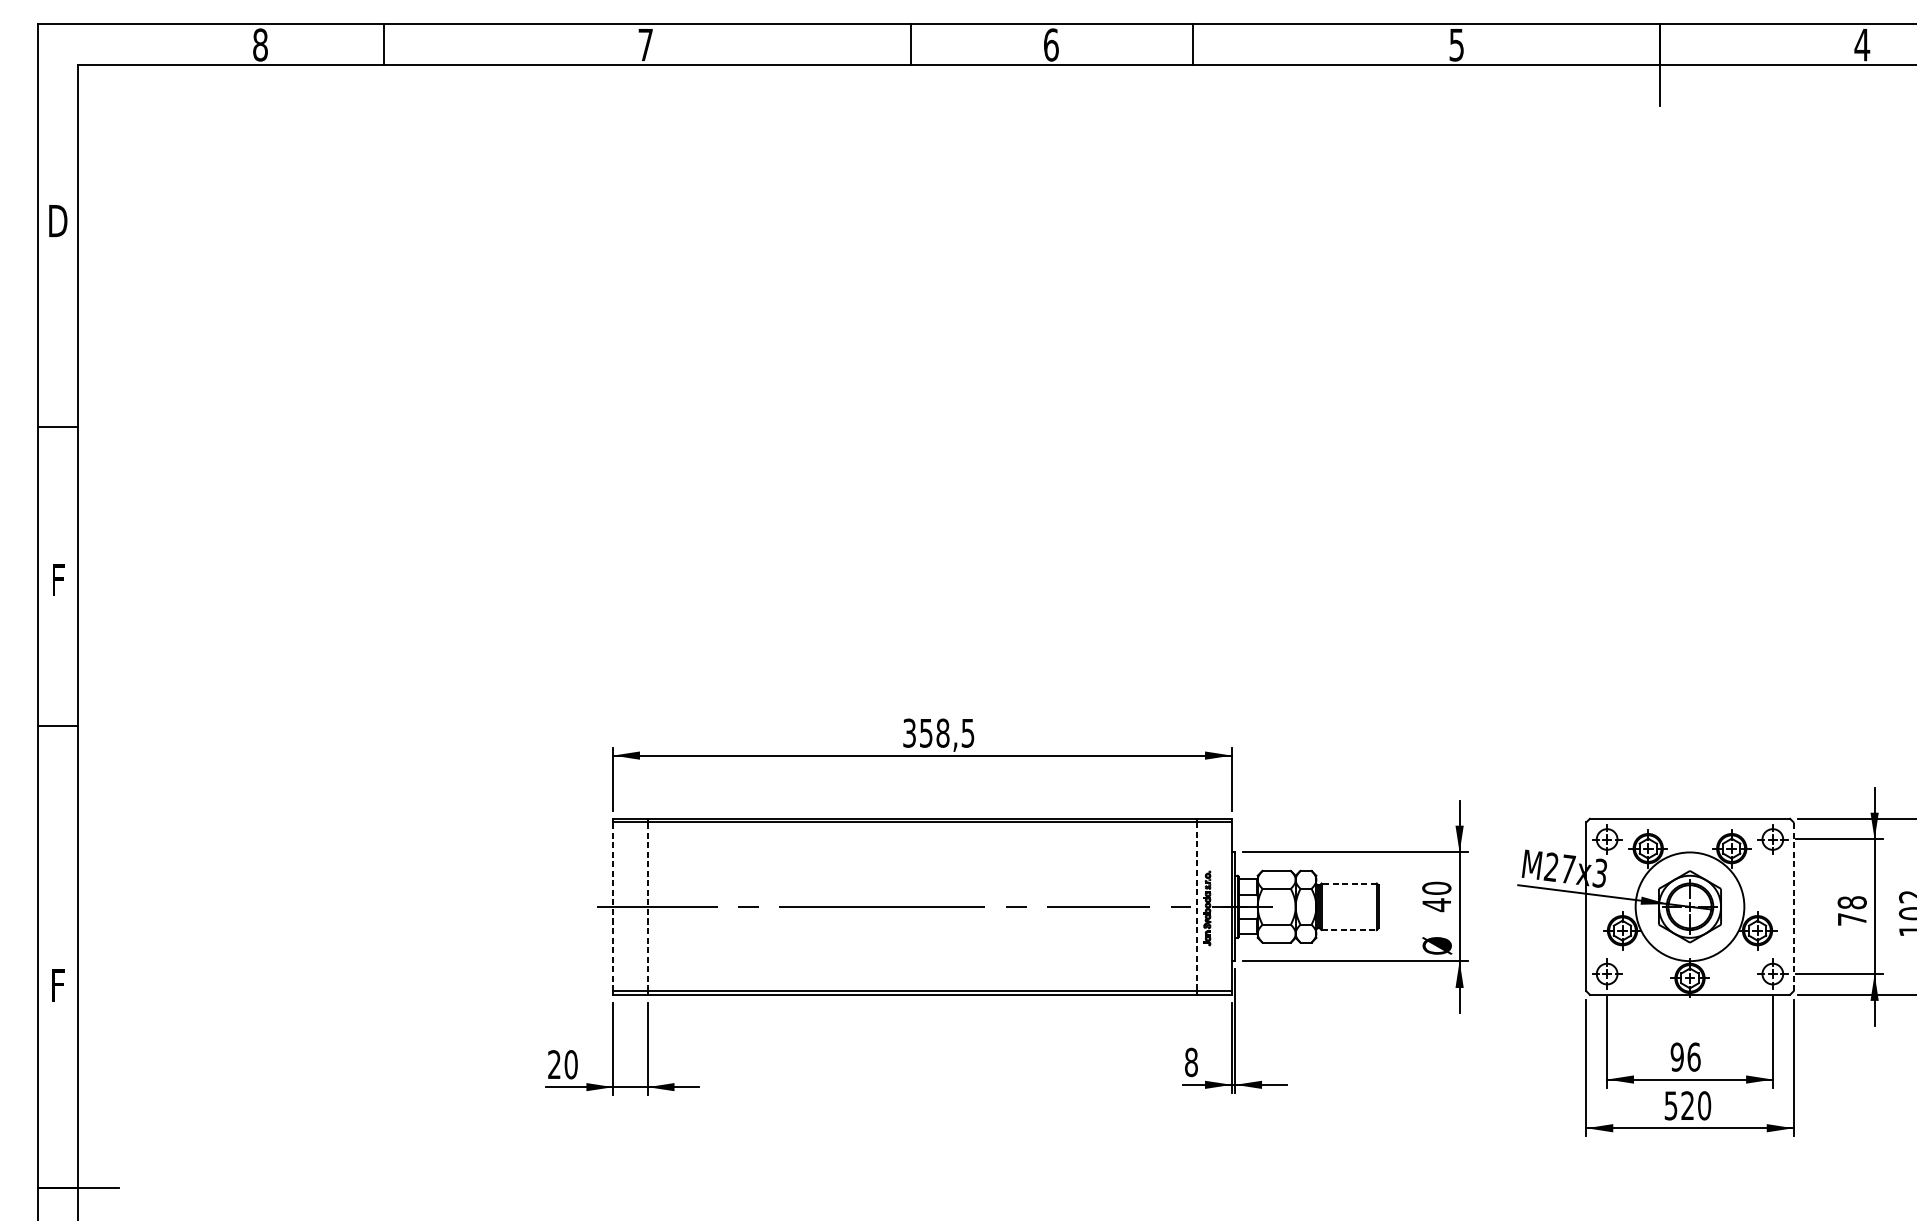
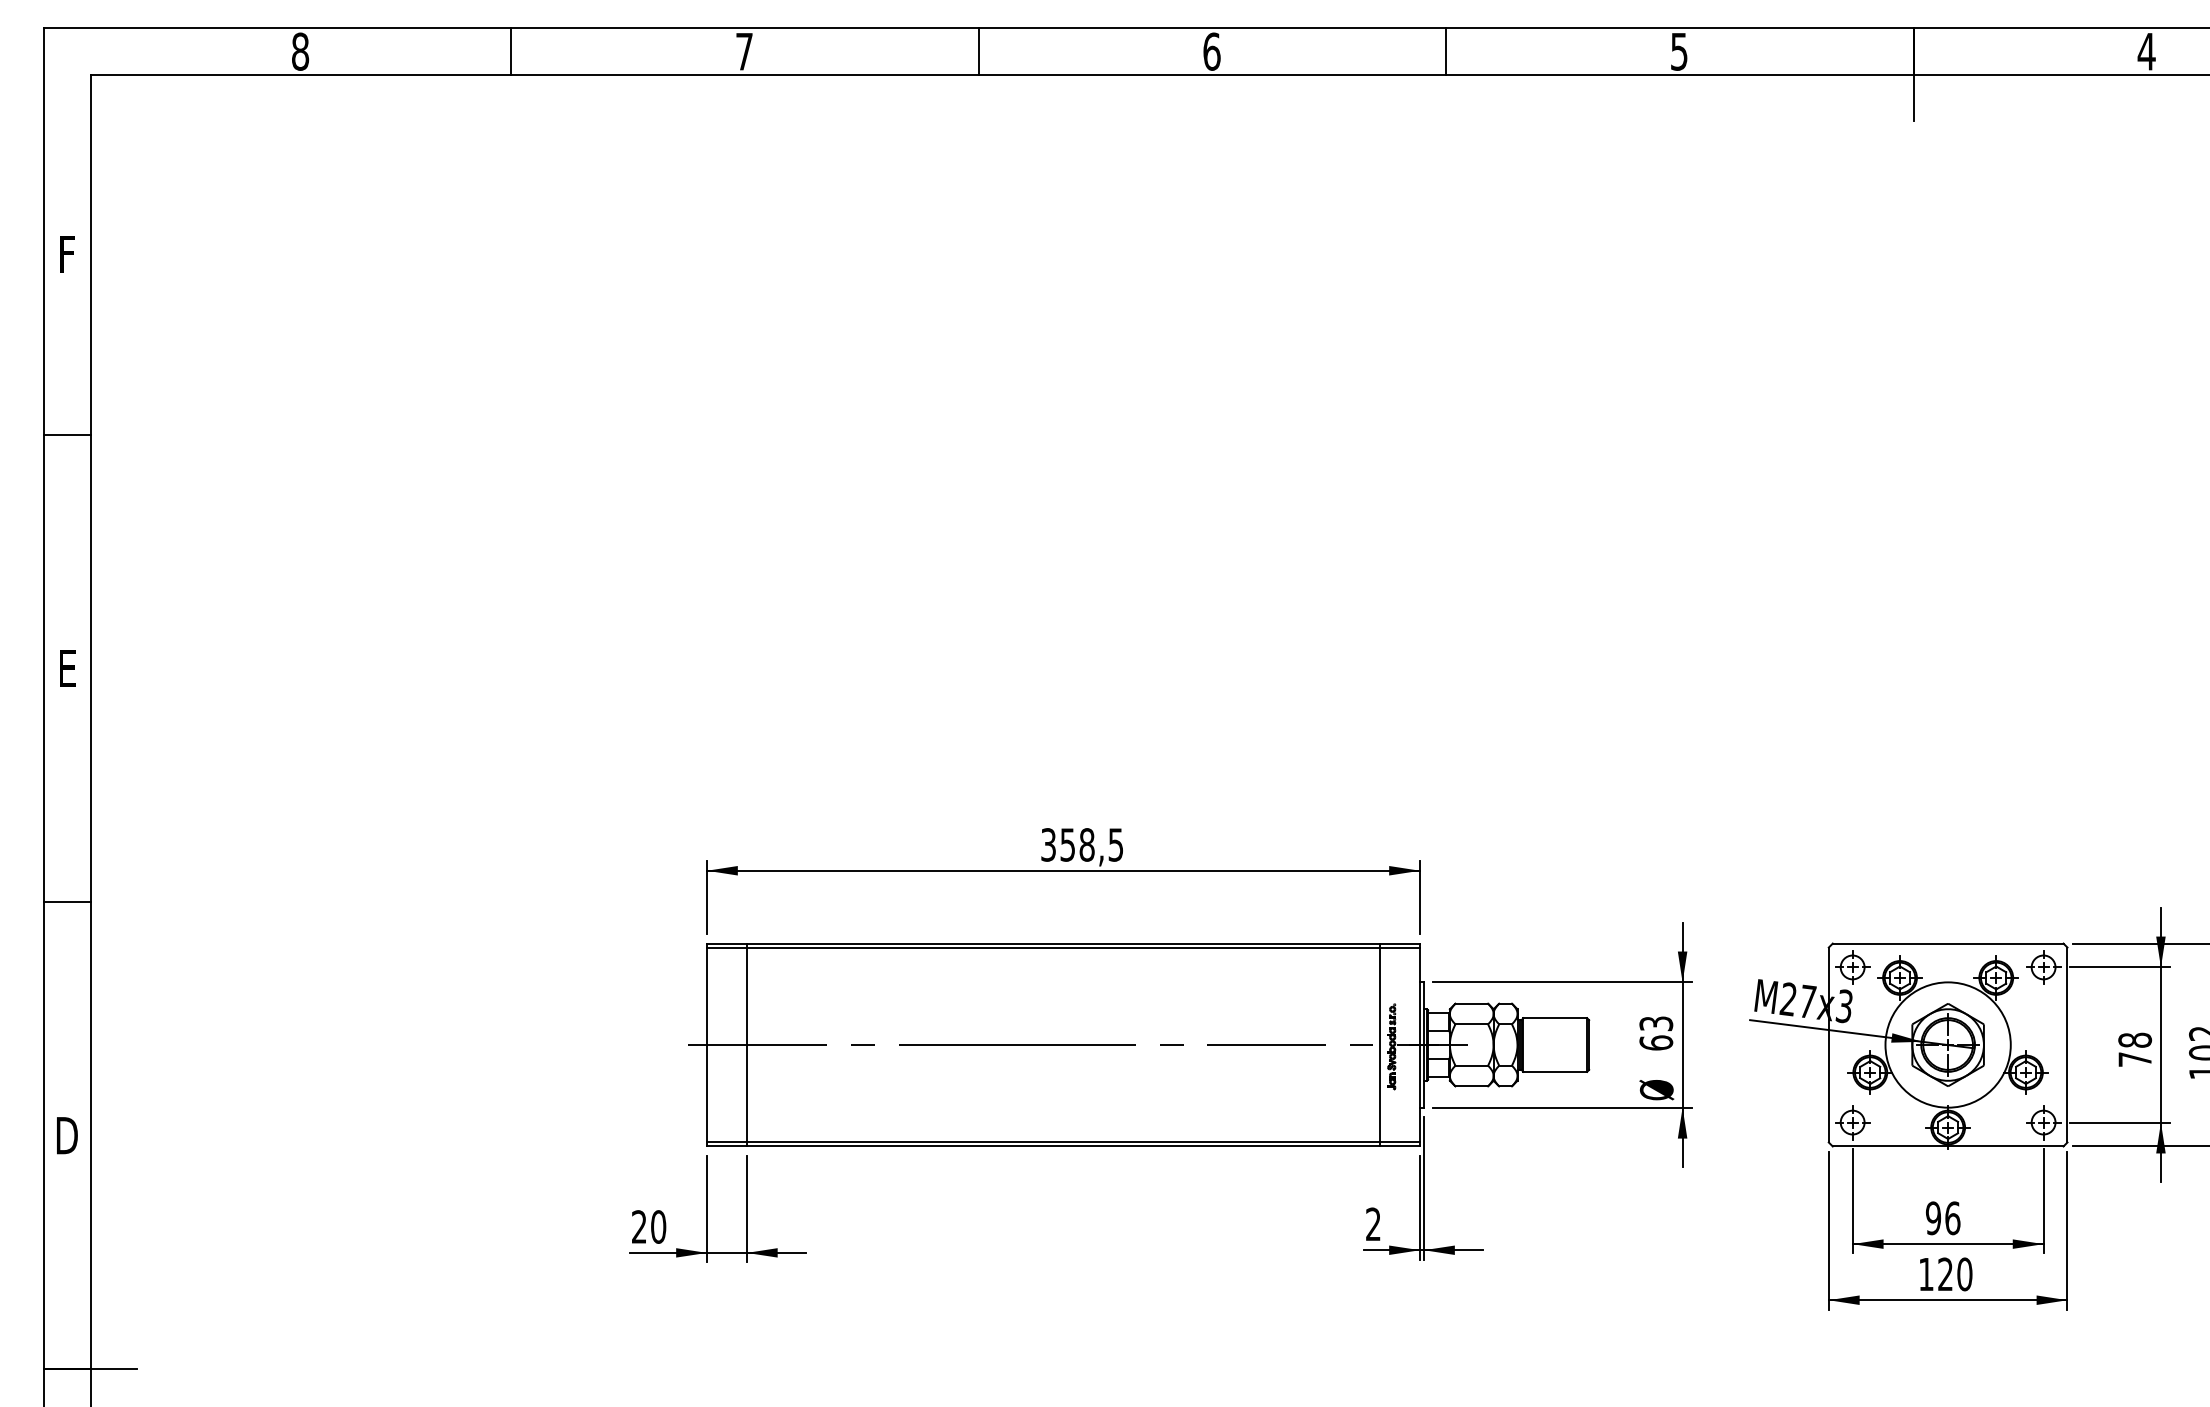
line: (384, 44) -> (511, 51), moved
line: (911, 44) -> (978, 51), moved
line: (1193, 44) -> (1446, 51), moved
text: (58, 220) -> (67, 254), D -> F
line: (57, 426) -> (66, 434), moved
text: (58, 580) -> (67, 668), F -> E
line: (57, 726) -> (66, 902), moved
line: (1349, 883) -> (1555, 1018), dashed -> solid
text: (1436, 896) -> (1656, 1033), 40 -> 63
line: (613, 906) -> (707, 1044), dashed -> solid
line: (647, 906) -> (746, 1044), dashed -> solid
line: (1793, 906) -> (2067, 1044), dashed -> solid
line: (1197, 907) -> (1380, 1045), dashed -> solid
line: (1349, 929) -> (1555, 1071), dashed -> solid
text: (58, 985) -> (67, 1135), F -> D
text: (1191, 1062) -> (1373, 1224), 8 -> 2
text: (1671, 1105) -> (1926, 1274), 520 -> 120

